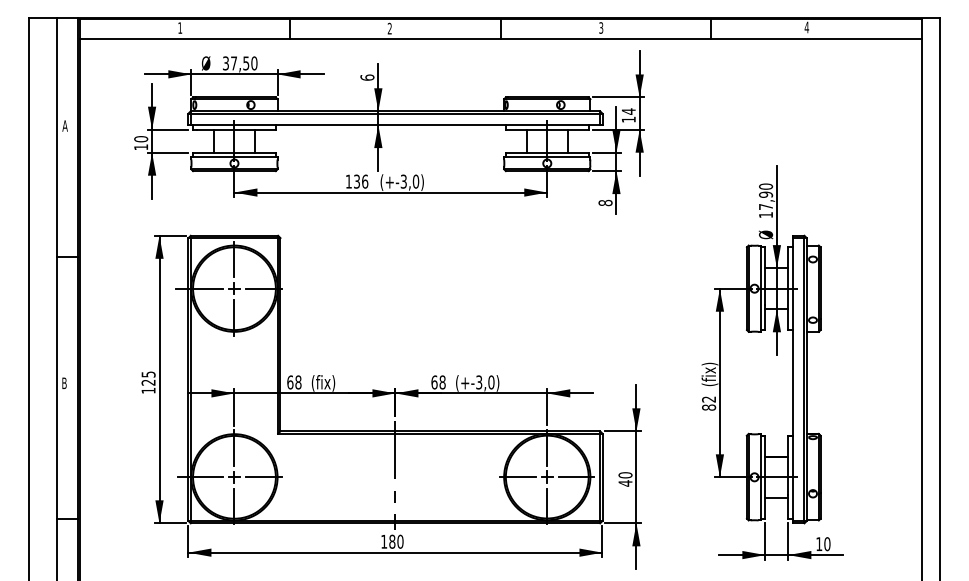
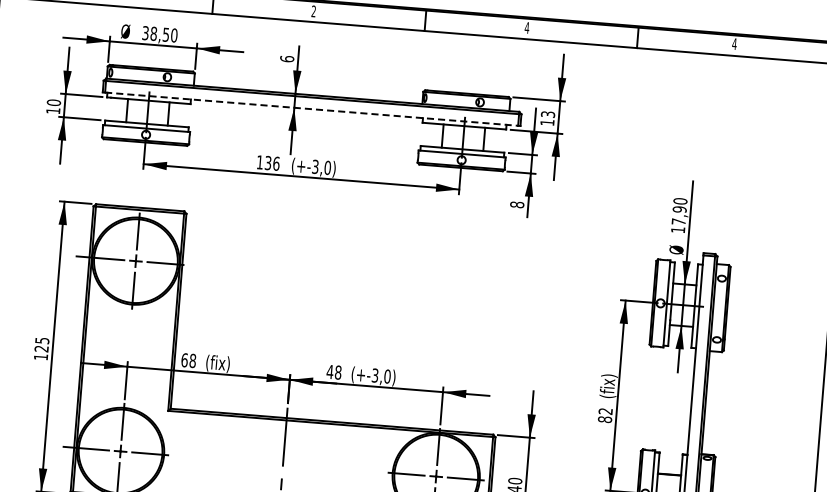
text: (601, 27) -> (527, 27), 3 -> 4
text: (234, 63) -> (154, 33), 37,50 -> 38,50
text: (628, 111) -> (547, 114), 14 -> 13
line: (395, 125) -> (311, 109), solid -> dashed
text: (434, 382) -> (330, 372), 68 -> 48

